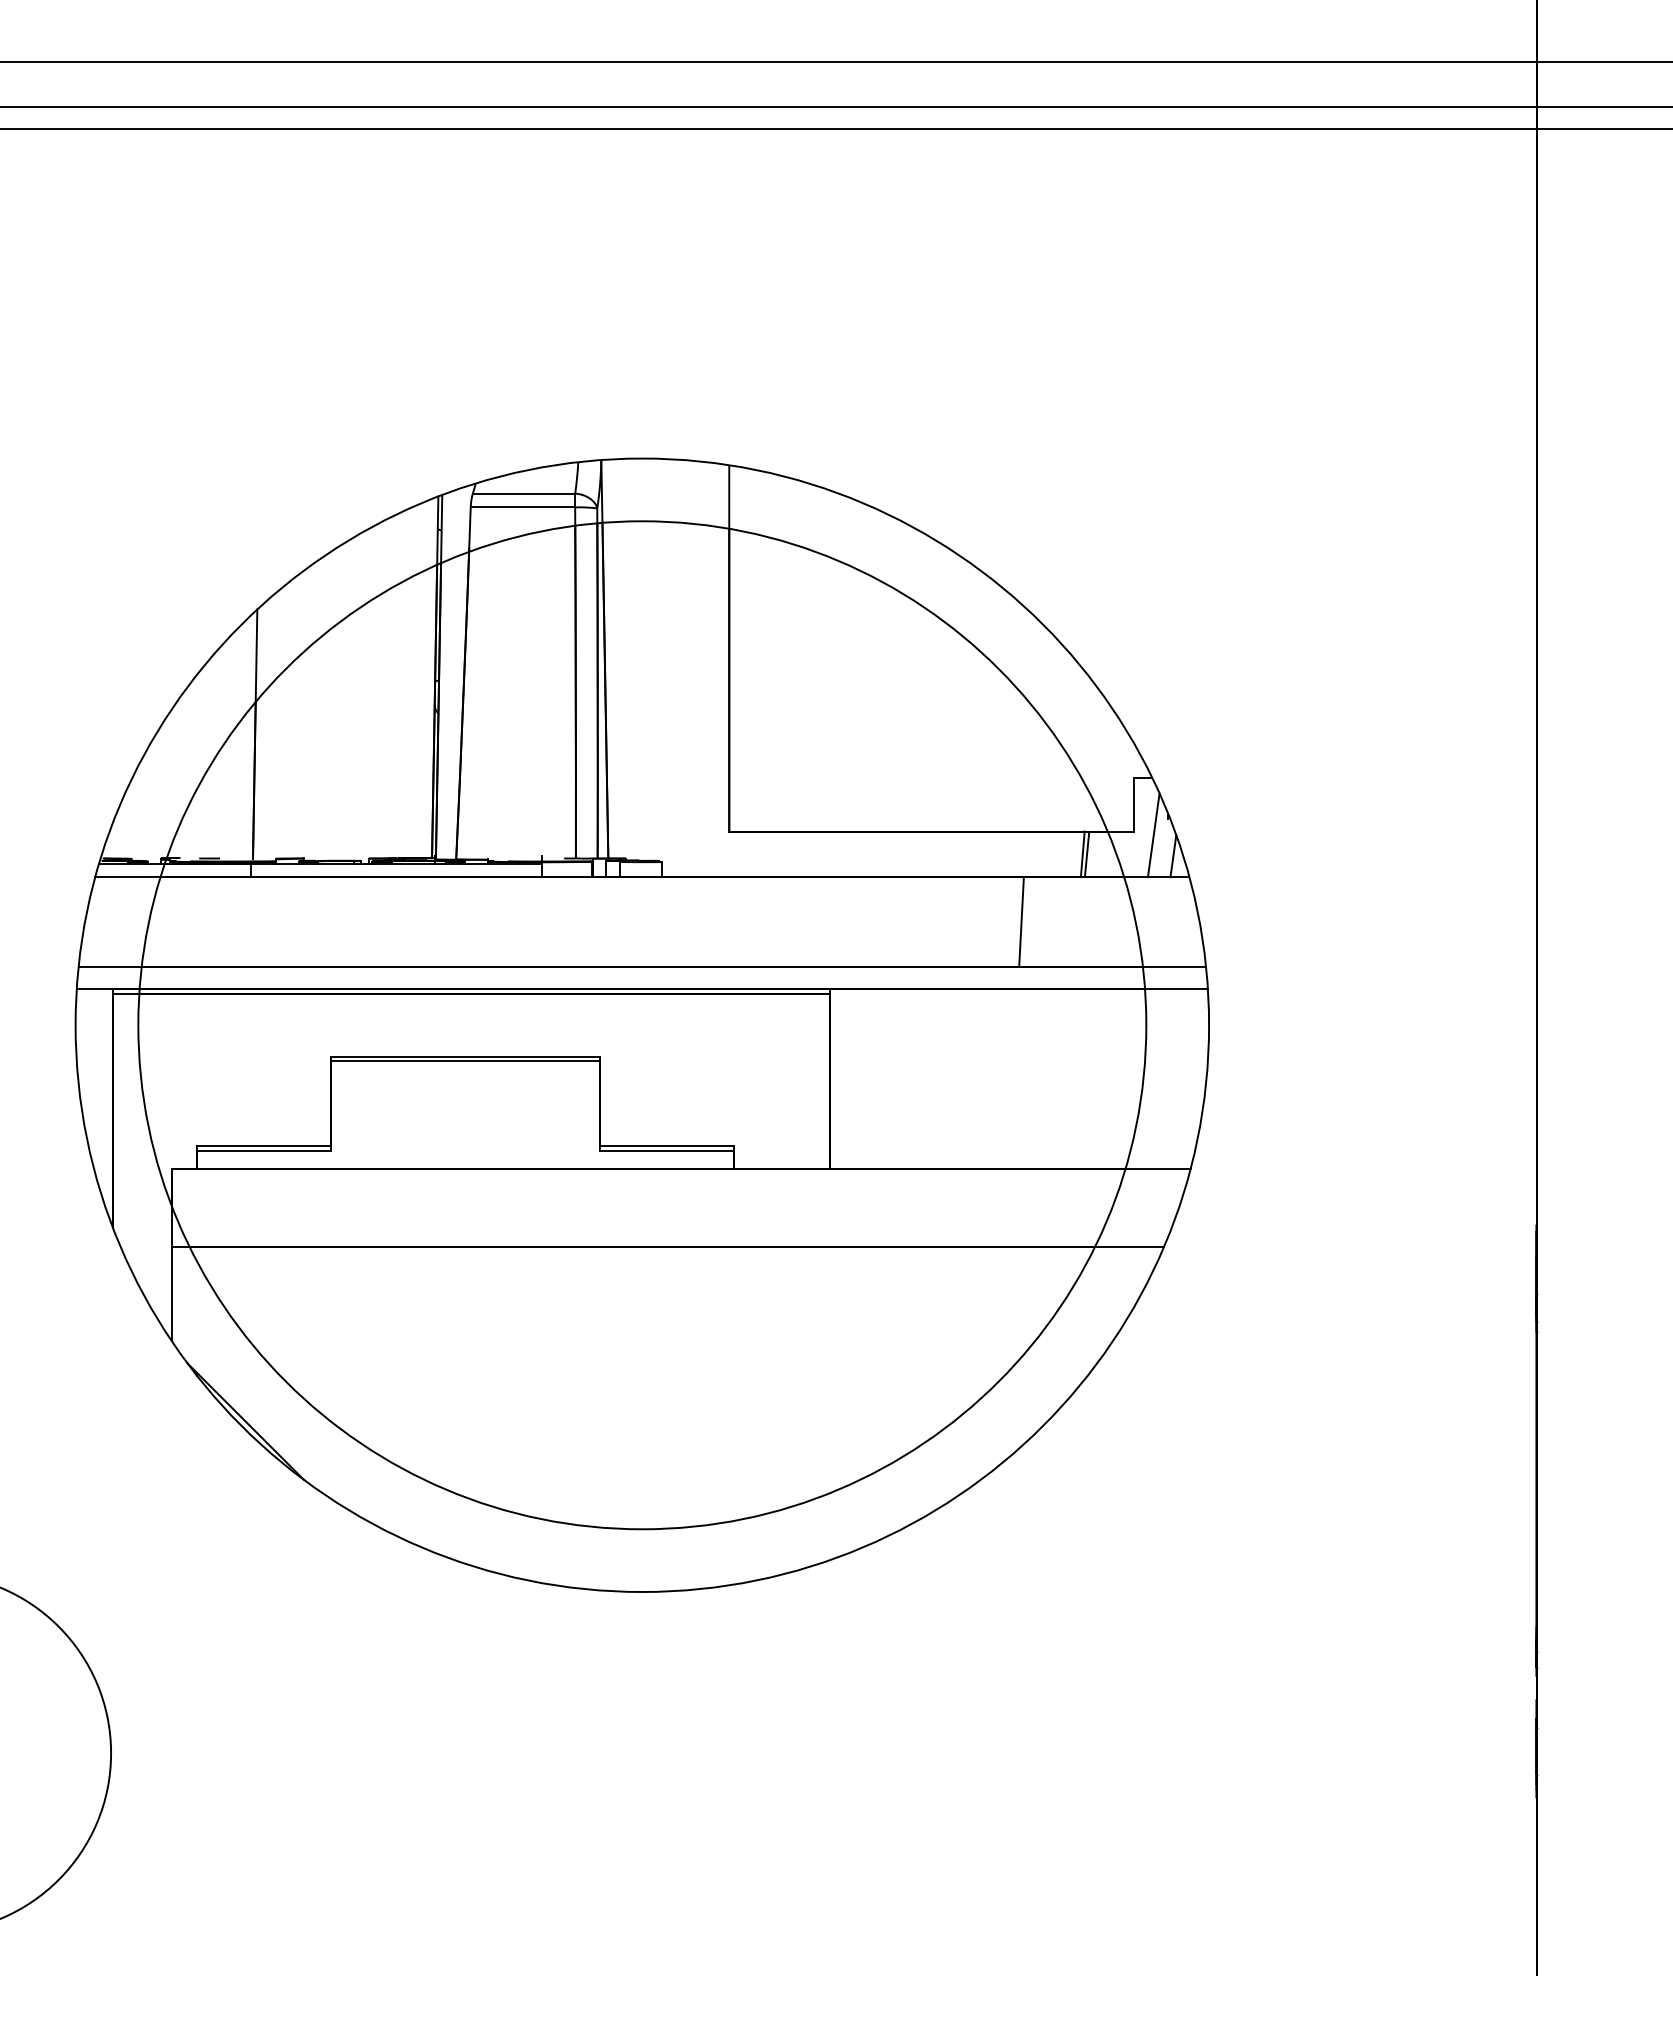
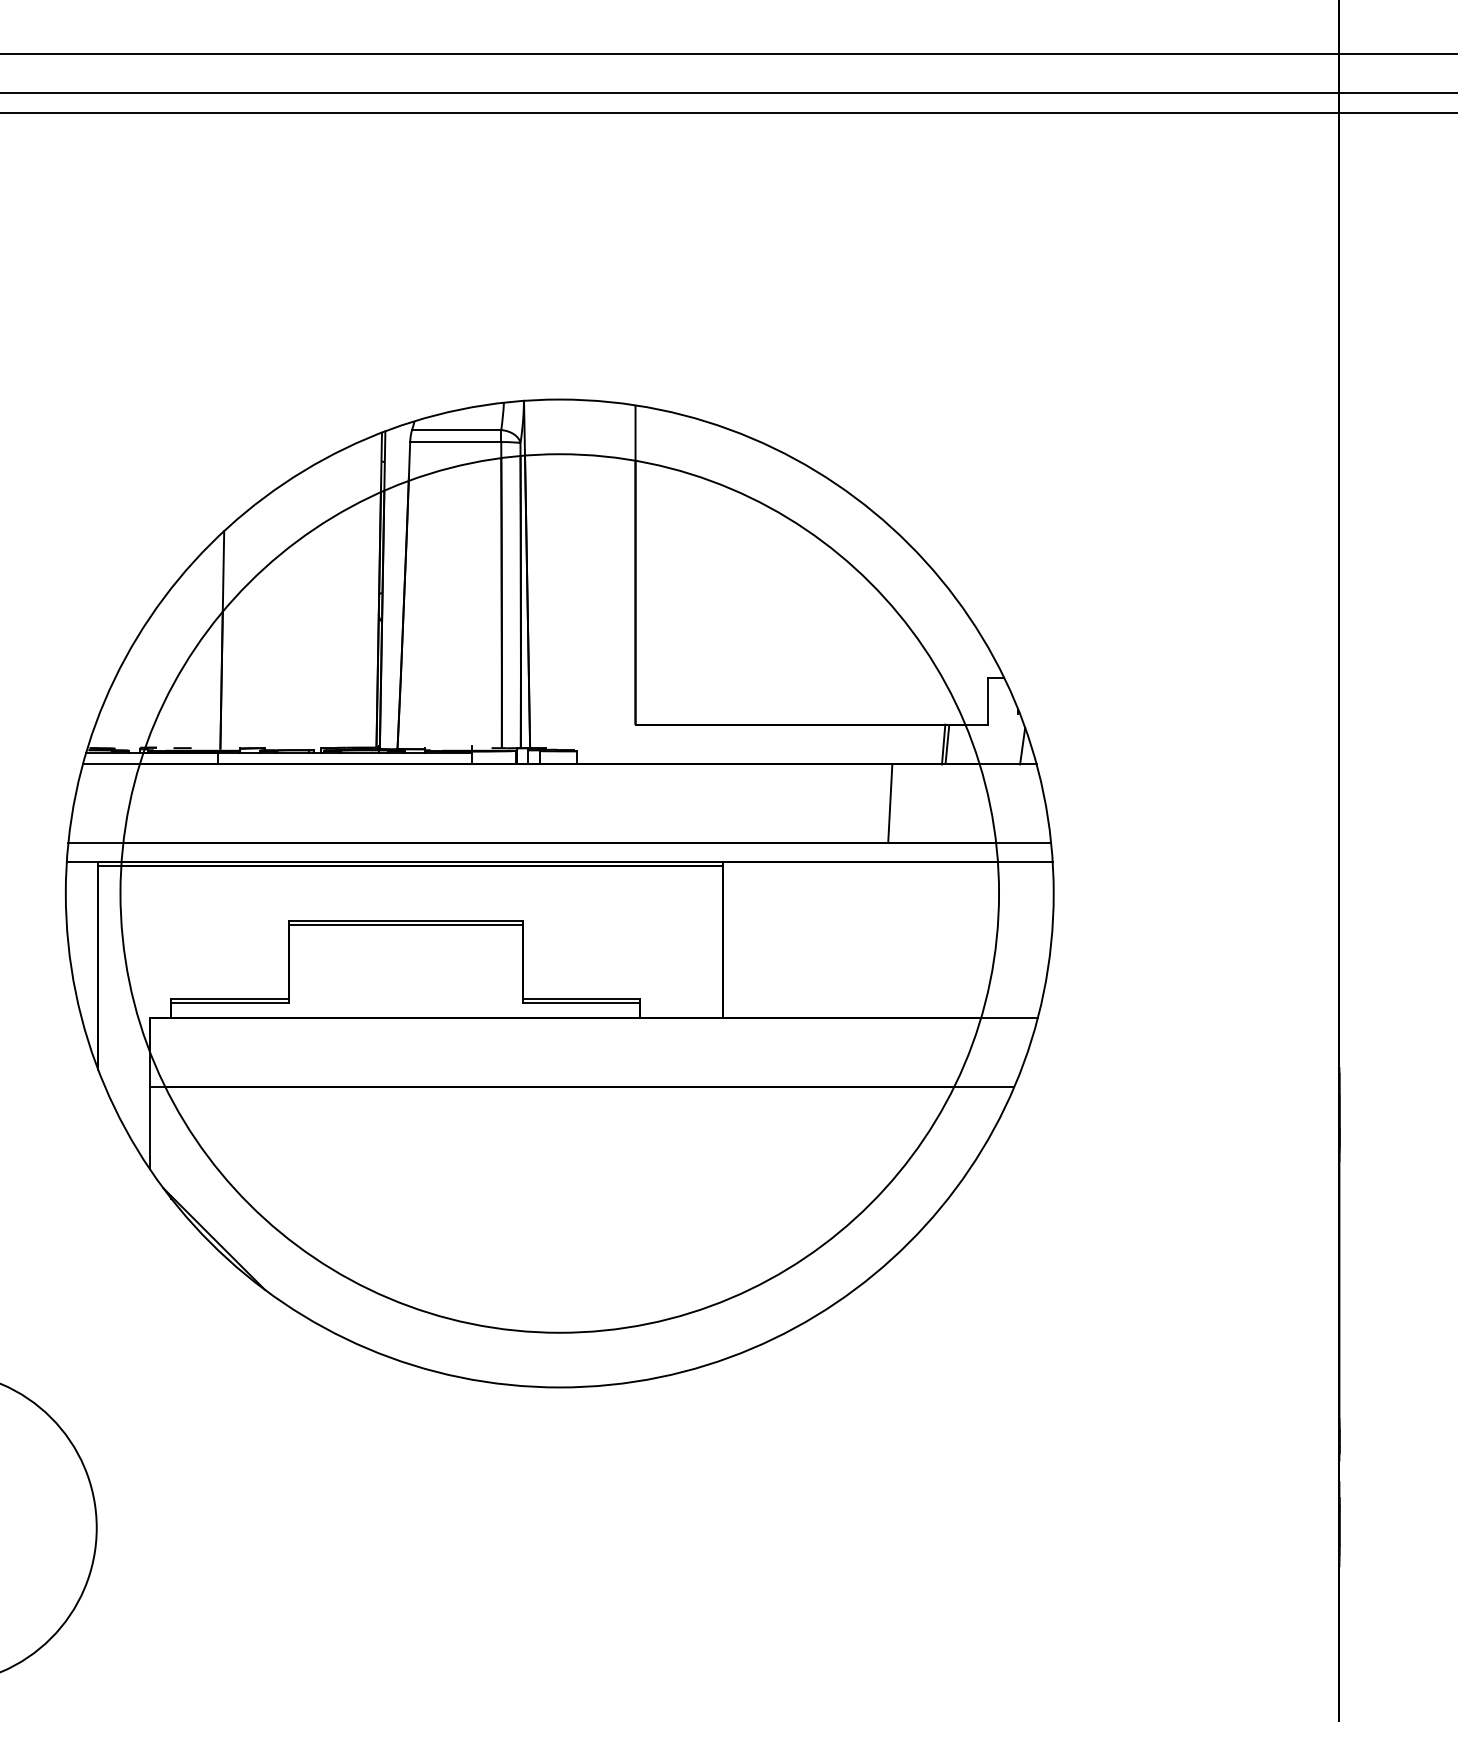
line: (1153, 835) -> (1005, 728), removed

